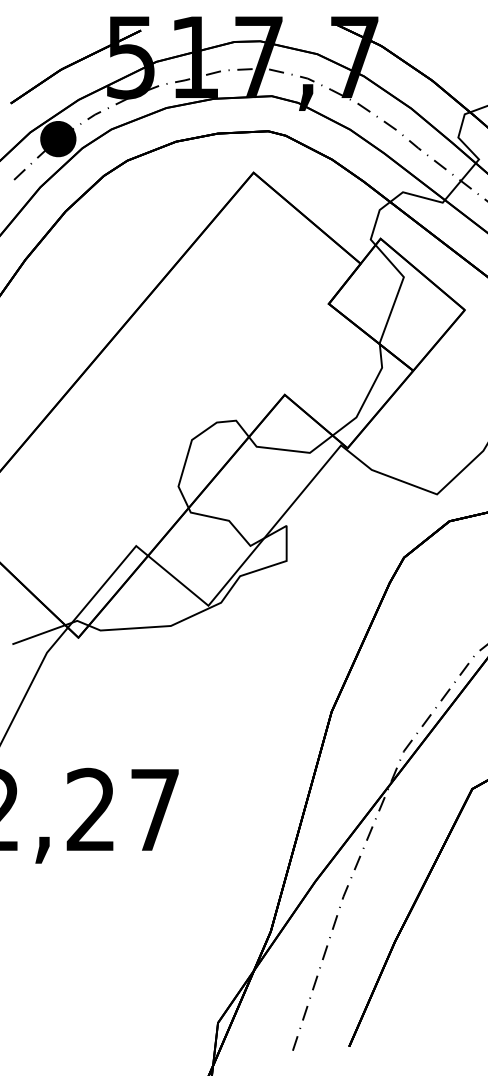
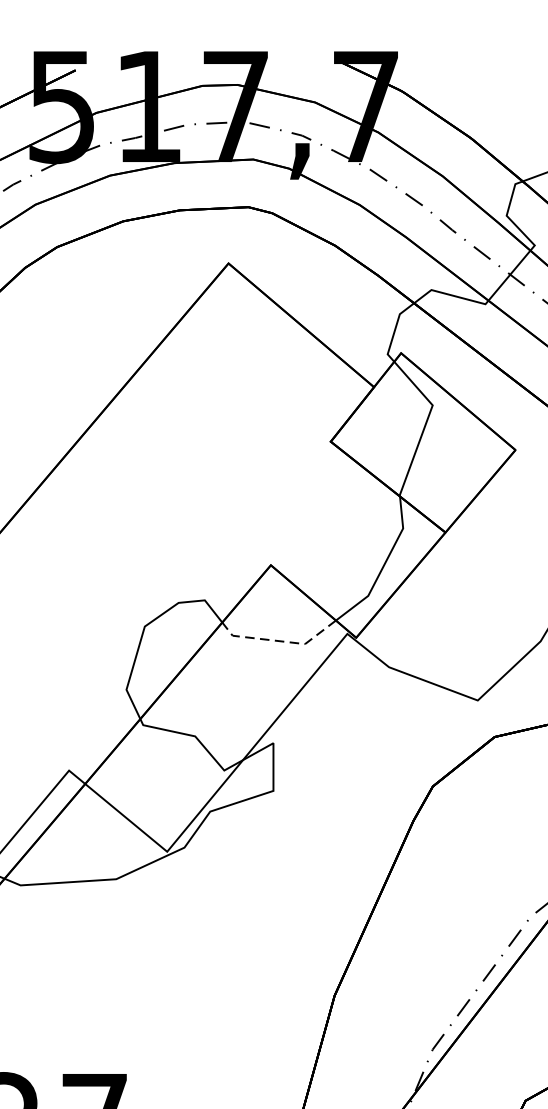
line: (291, 450) -> (280, 640), solid -> dashed

